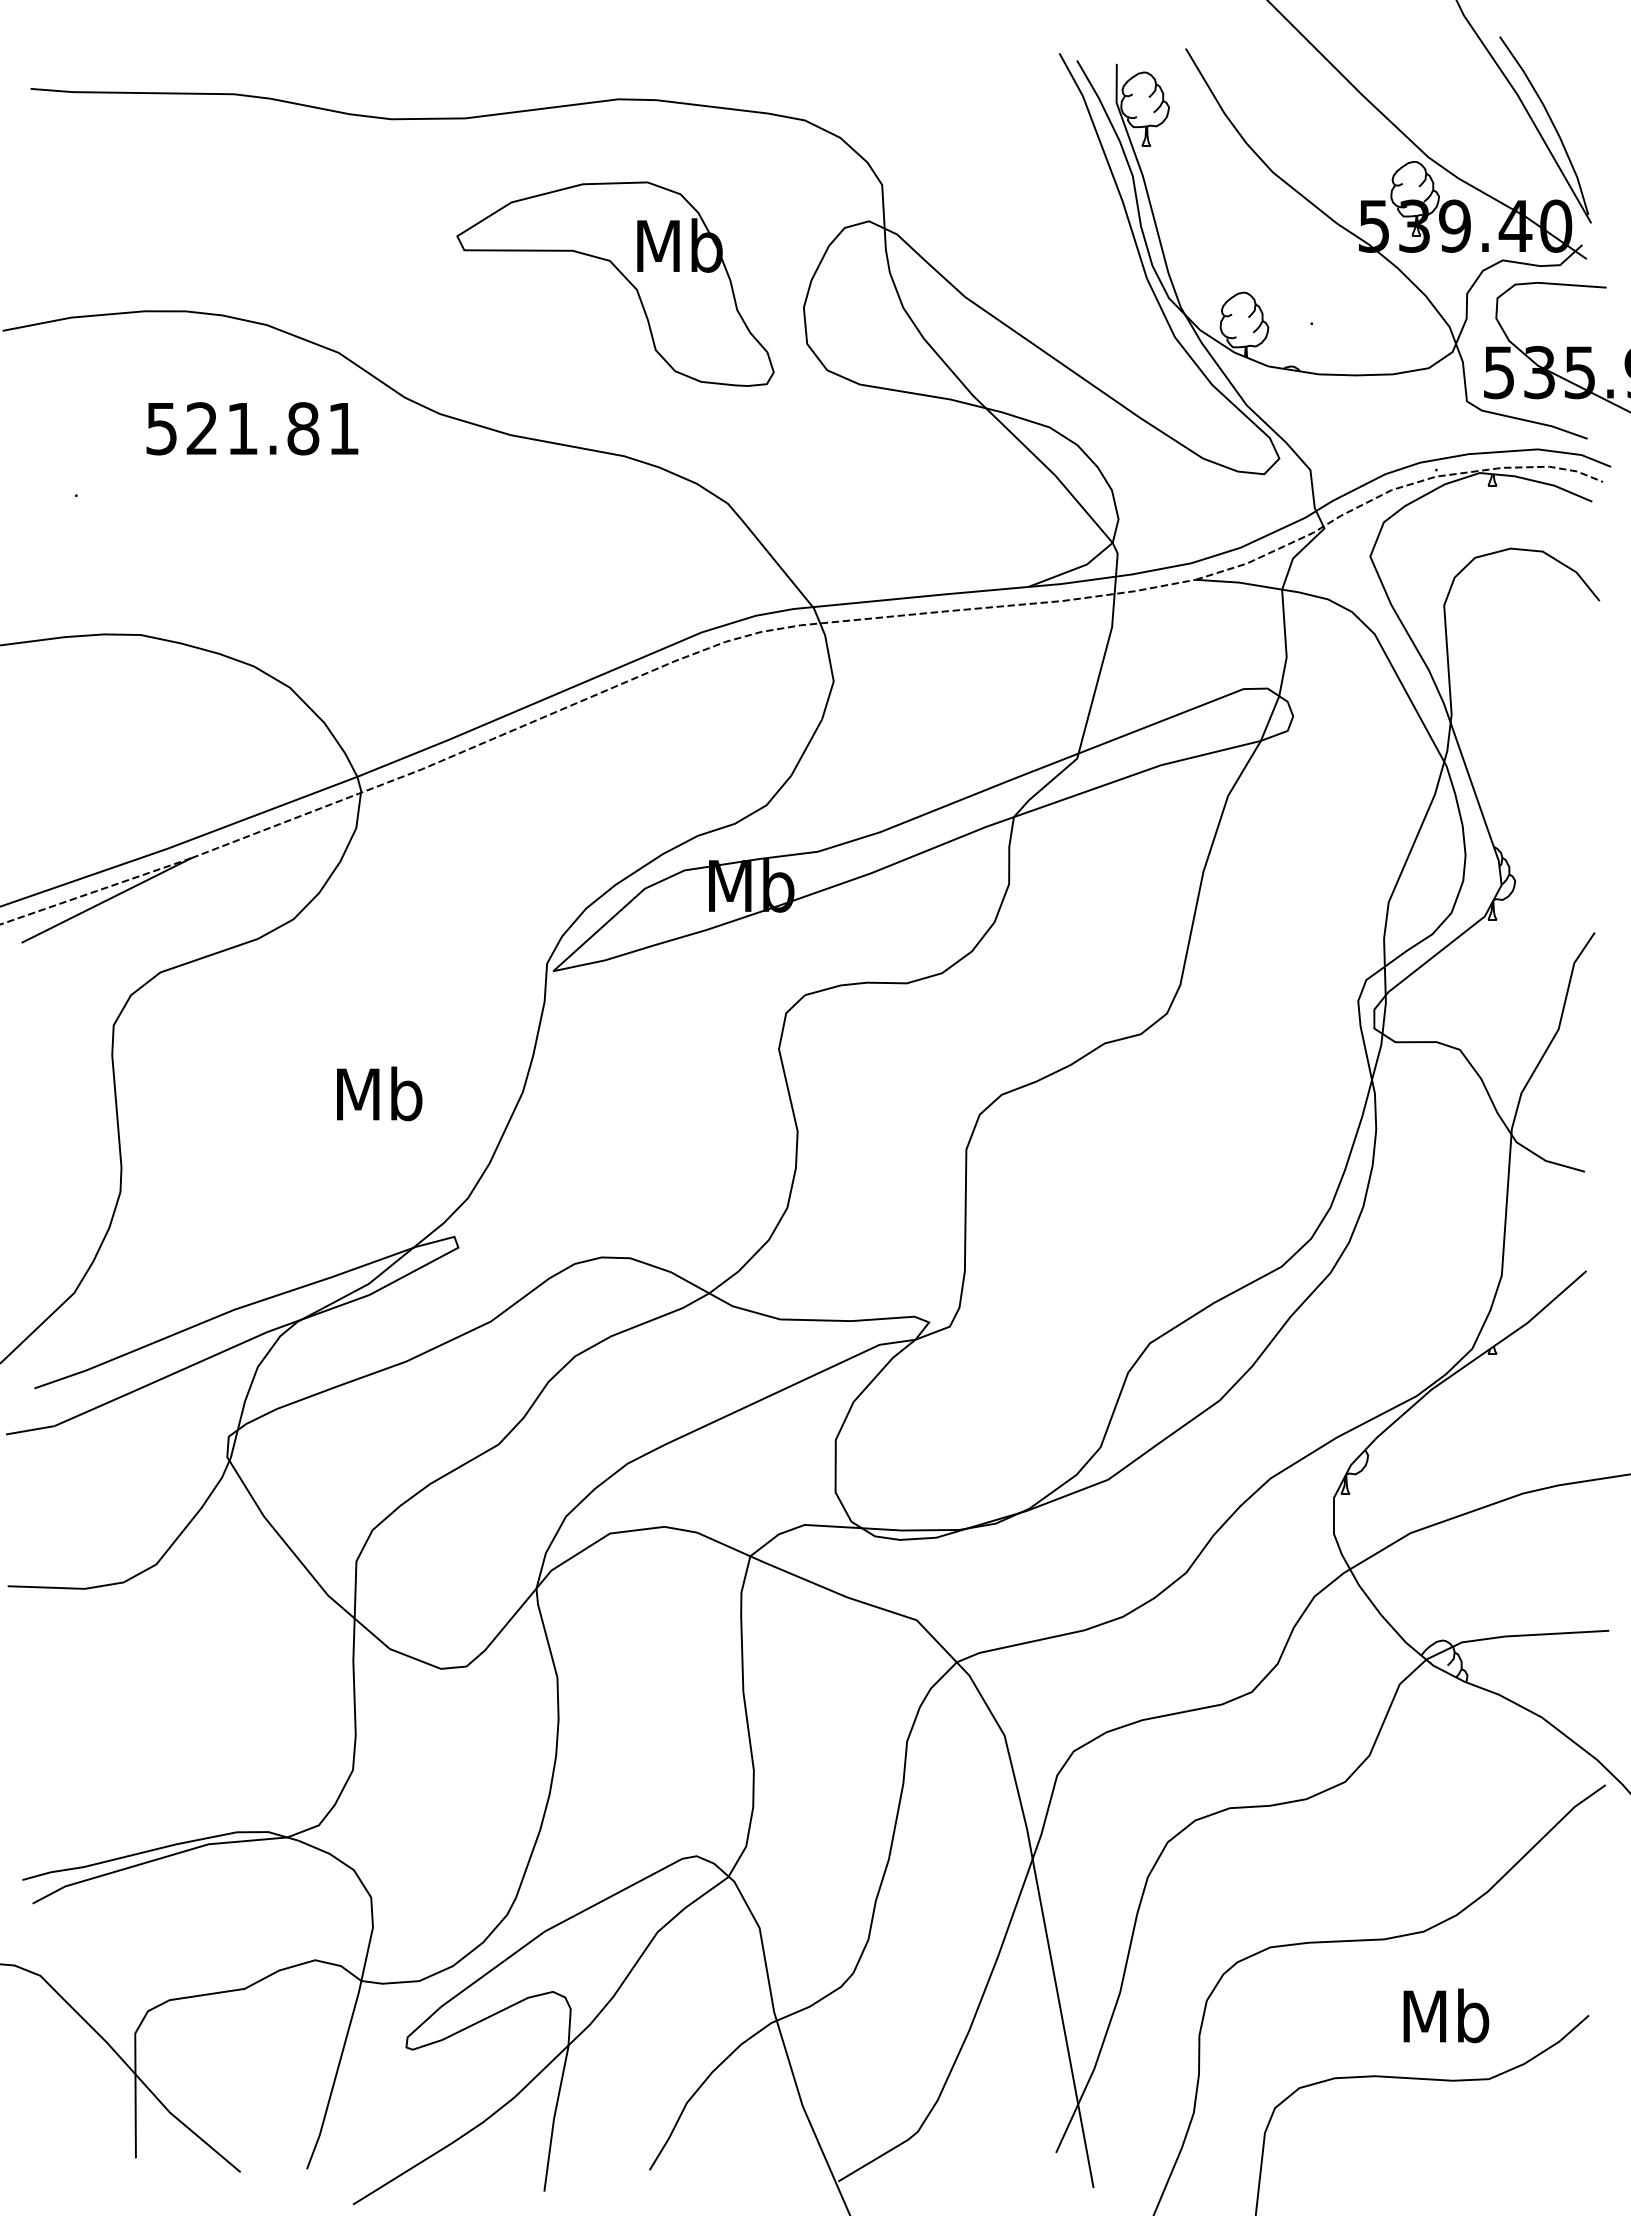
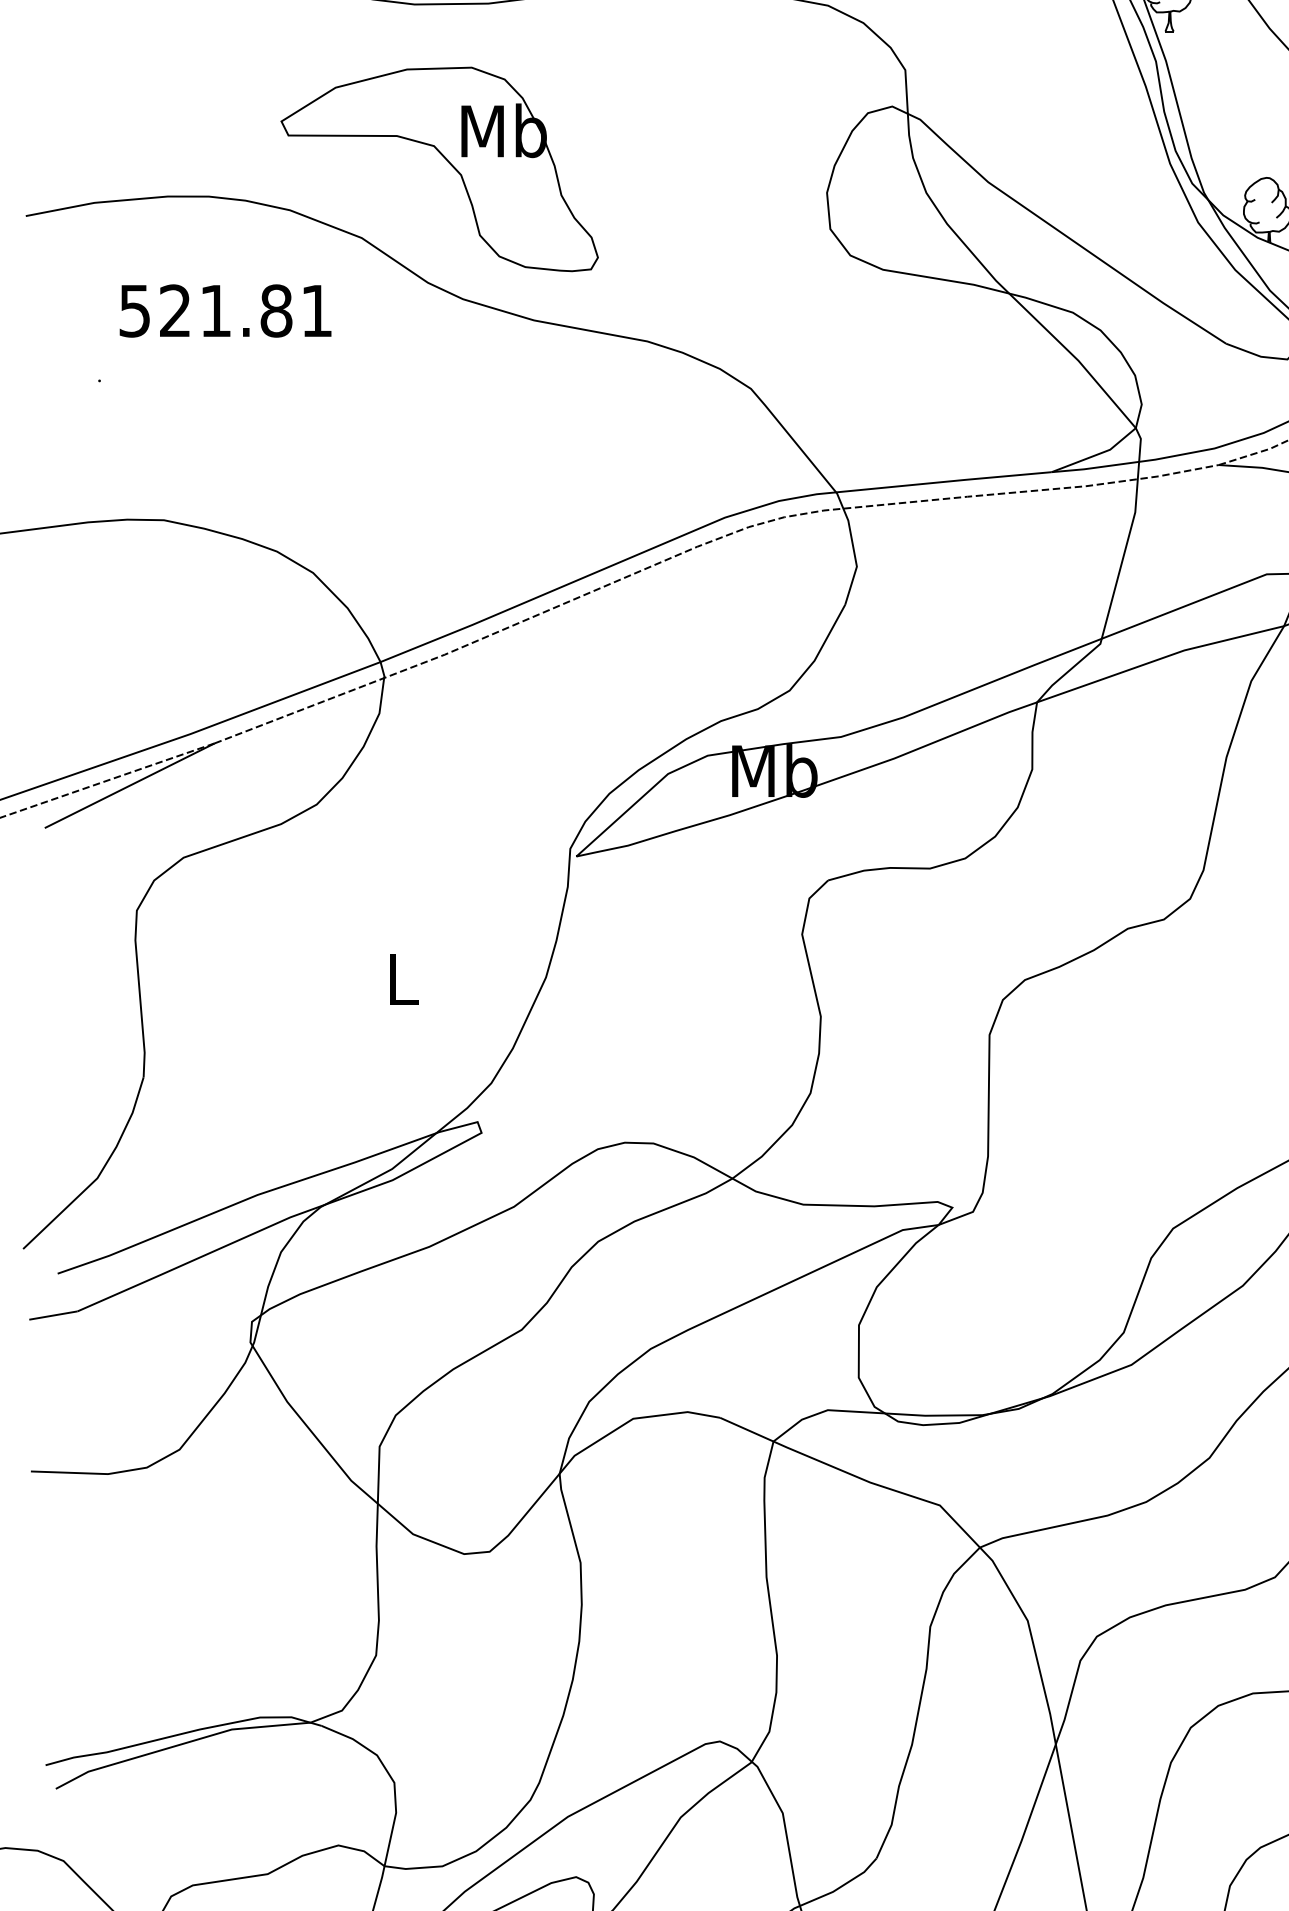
part: (622, 275) -> (446, 160), moved
text: (252, 428) -> (225, 310), moved
text: (379, 1093) -> (402, 978), Mb -> L

